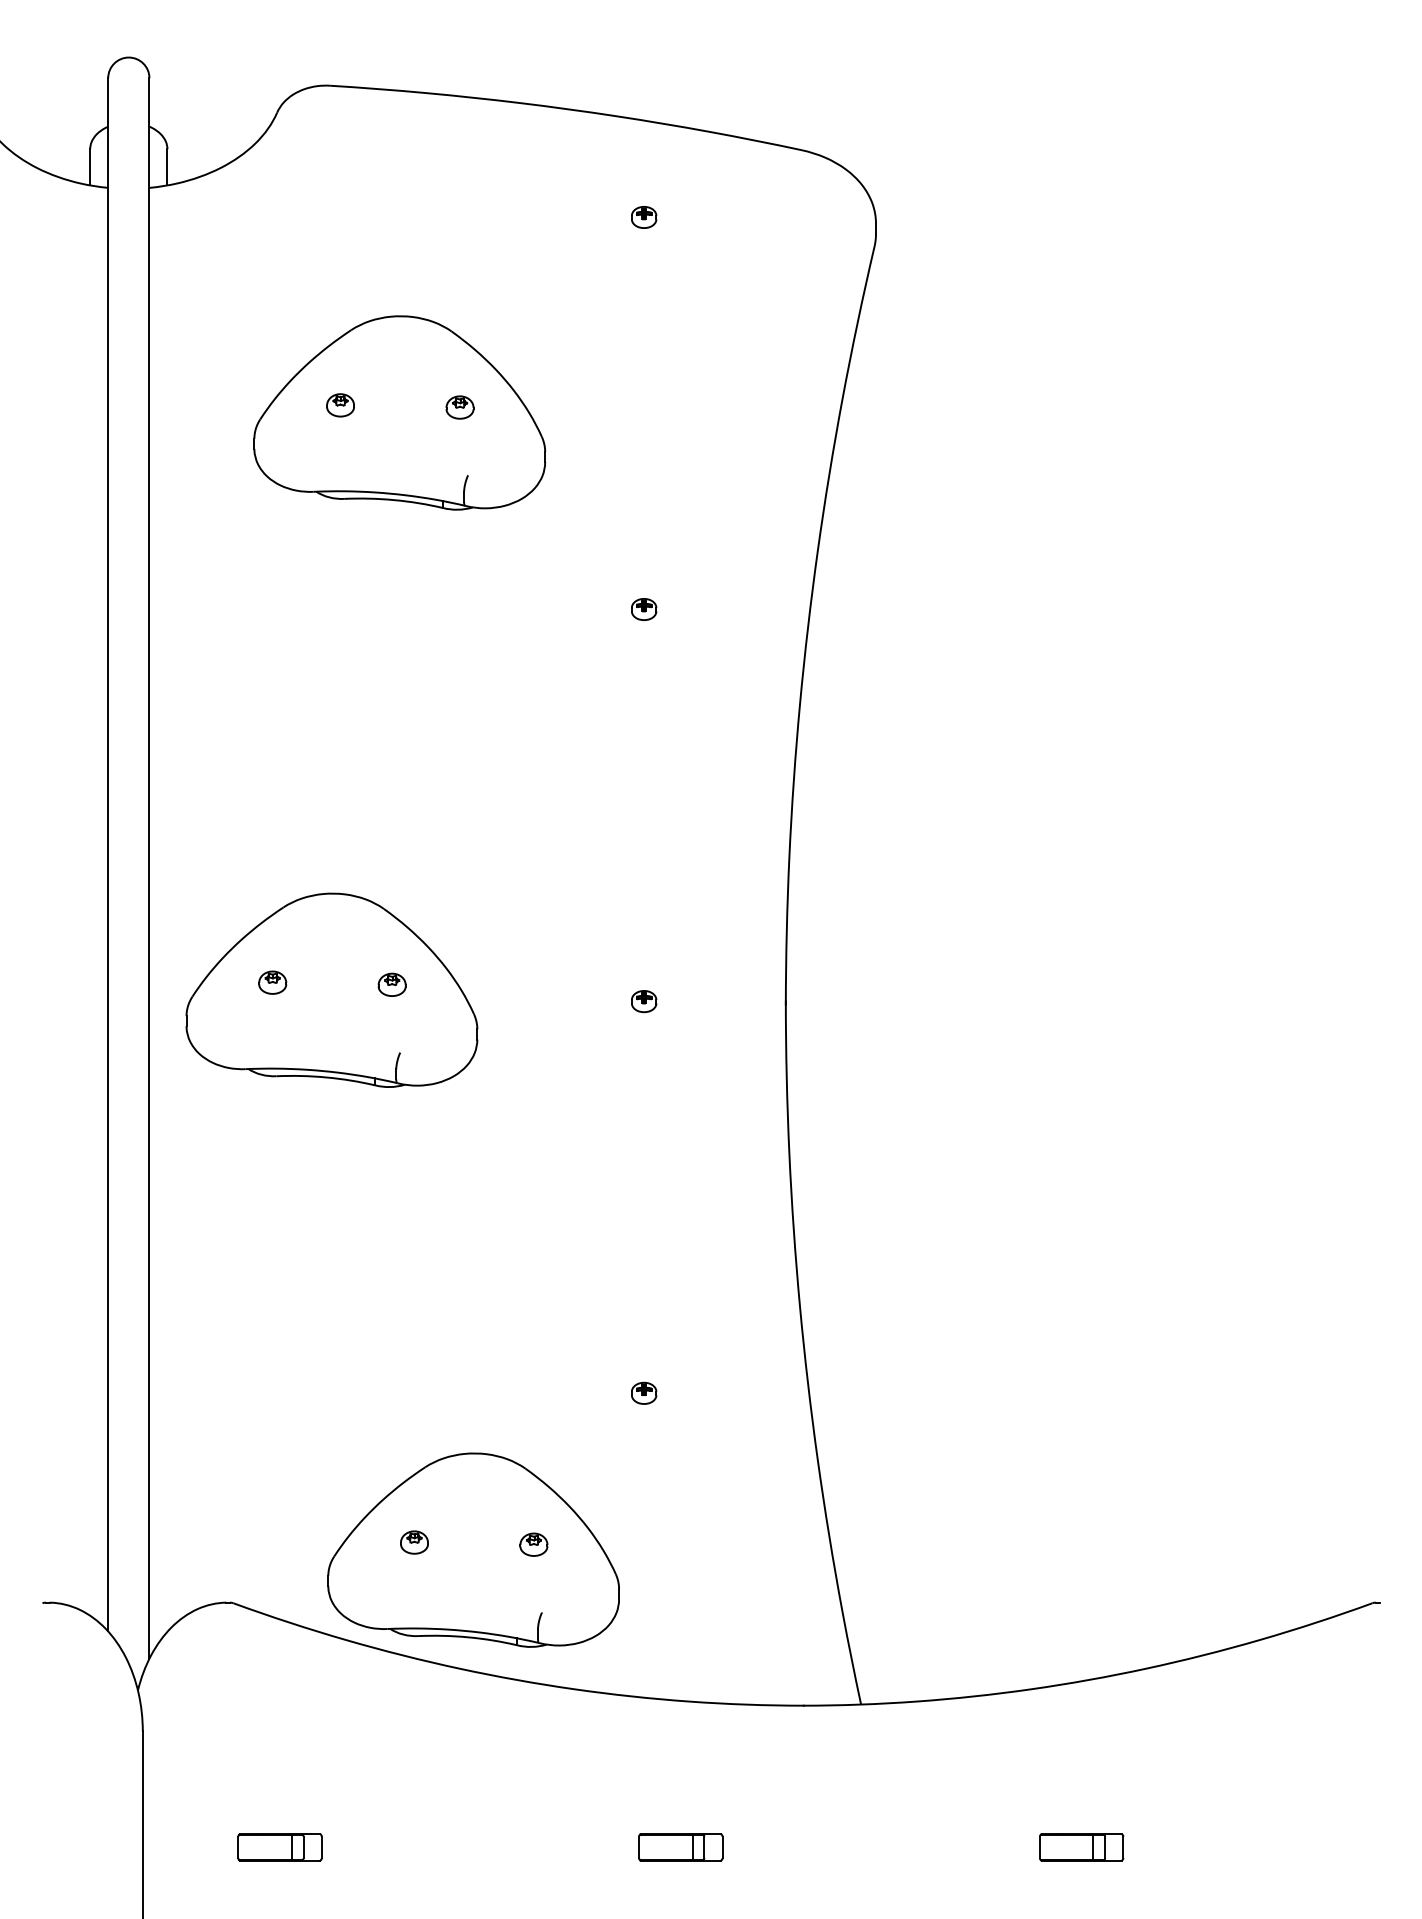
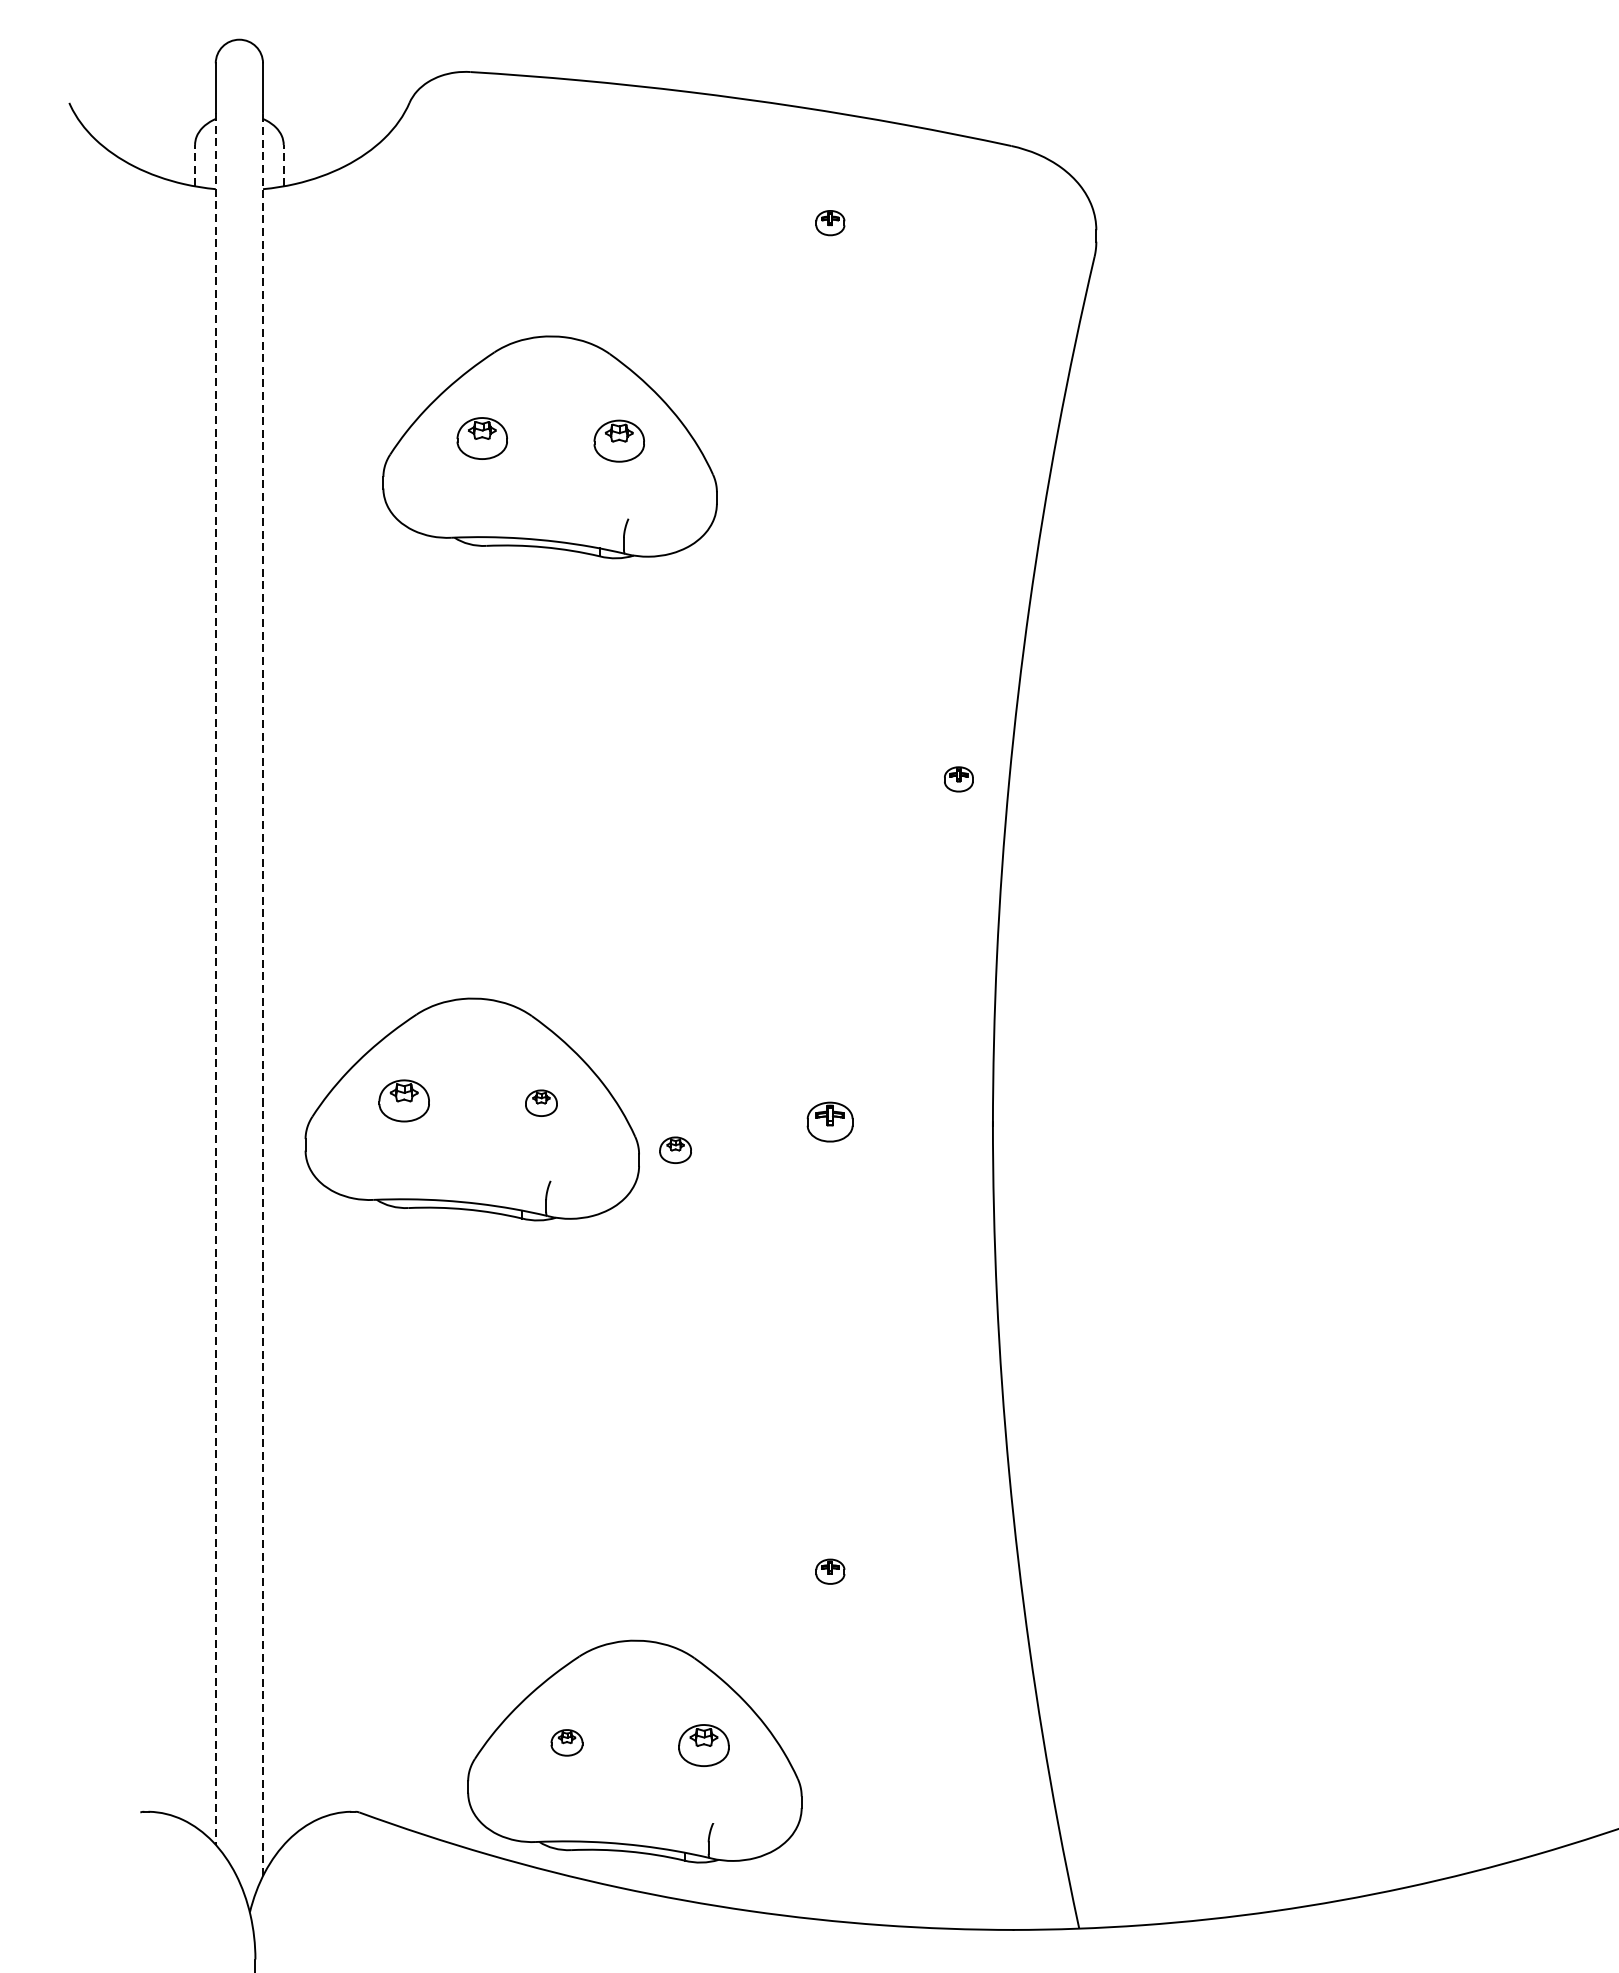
line: (90, 166) -> (195, 164), solid -> dashed
line: (167, 166) -> (283, 164), solid -> dashed
part: (340, 405) -> (482, 438), size x1.6
part: (459, 407) -> (618, 441), size x1.6
part: (644, 609) -> (959, 779), moved
line: (108, 876) -> (216, 978), solid -> dashed
line: (149, 890) -> (263, 995), solid -> dashed
part: (272, 982) -> (404, 1100), size x1.6
part: (644, 1001) -> (830, 1122), size x1.6
part: (508, 1025) -> (674, 1149), added
part: (533, 1544) -> (703, 1745), size x1.6

